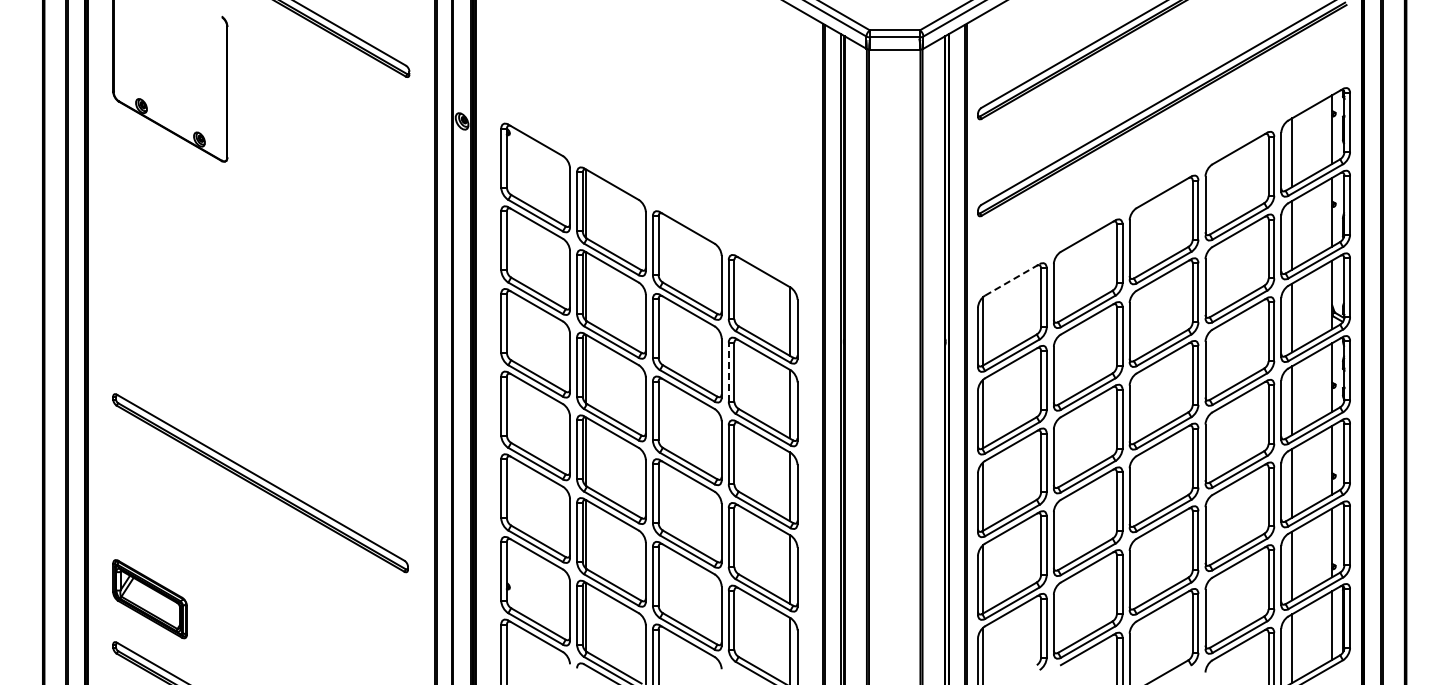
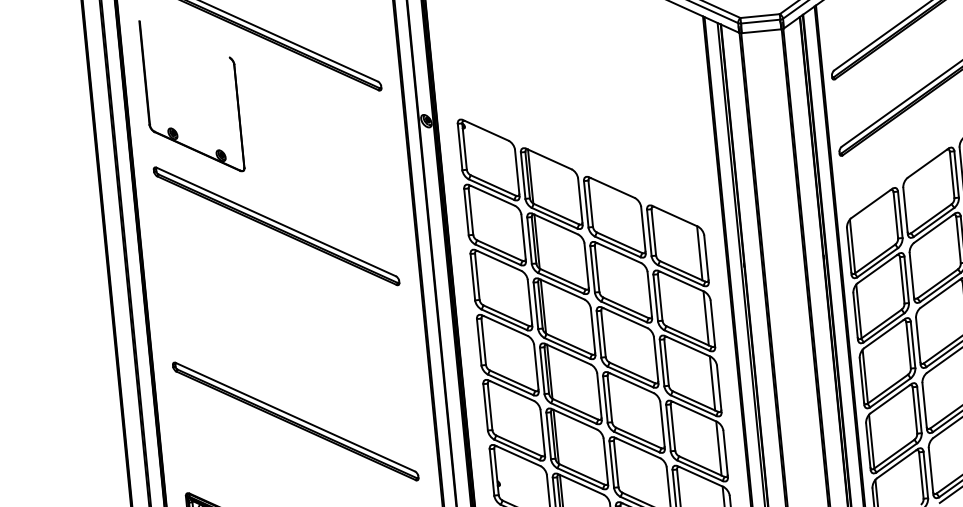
part: (260, 235) -> (276, 226), added
line: (1012, 279) -> (871, 203), dashed -> solid
line: (728, 371) -> (655, 297), dashed -> solid

